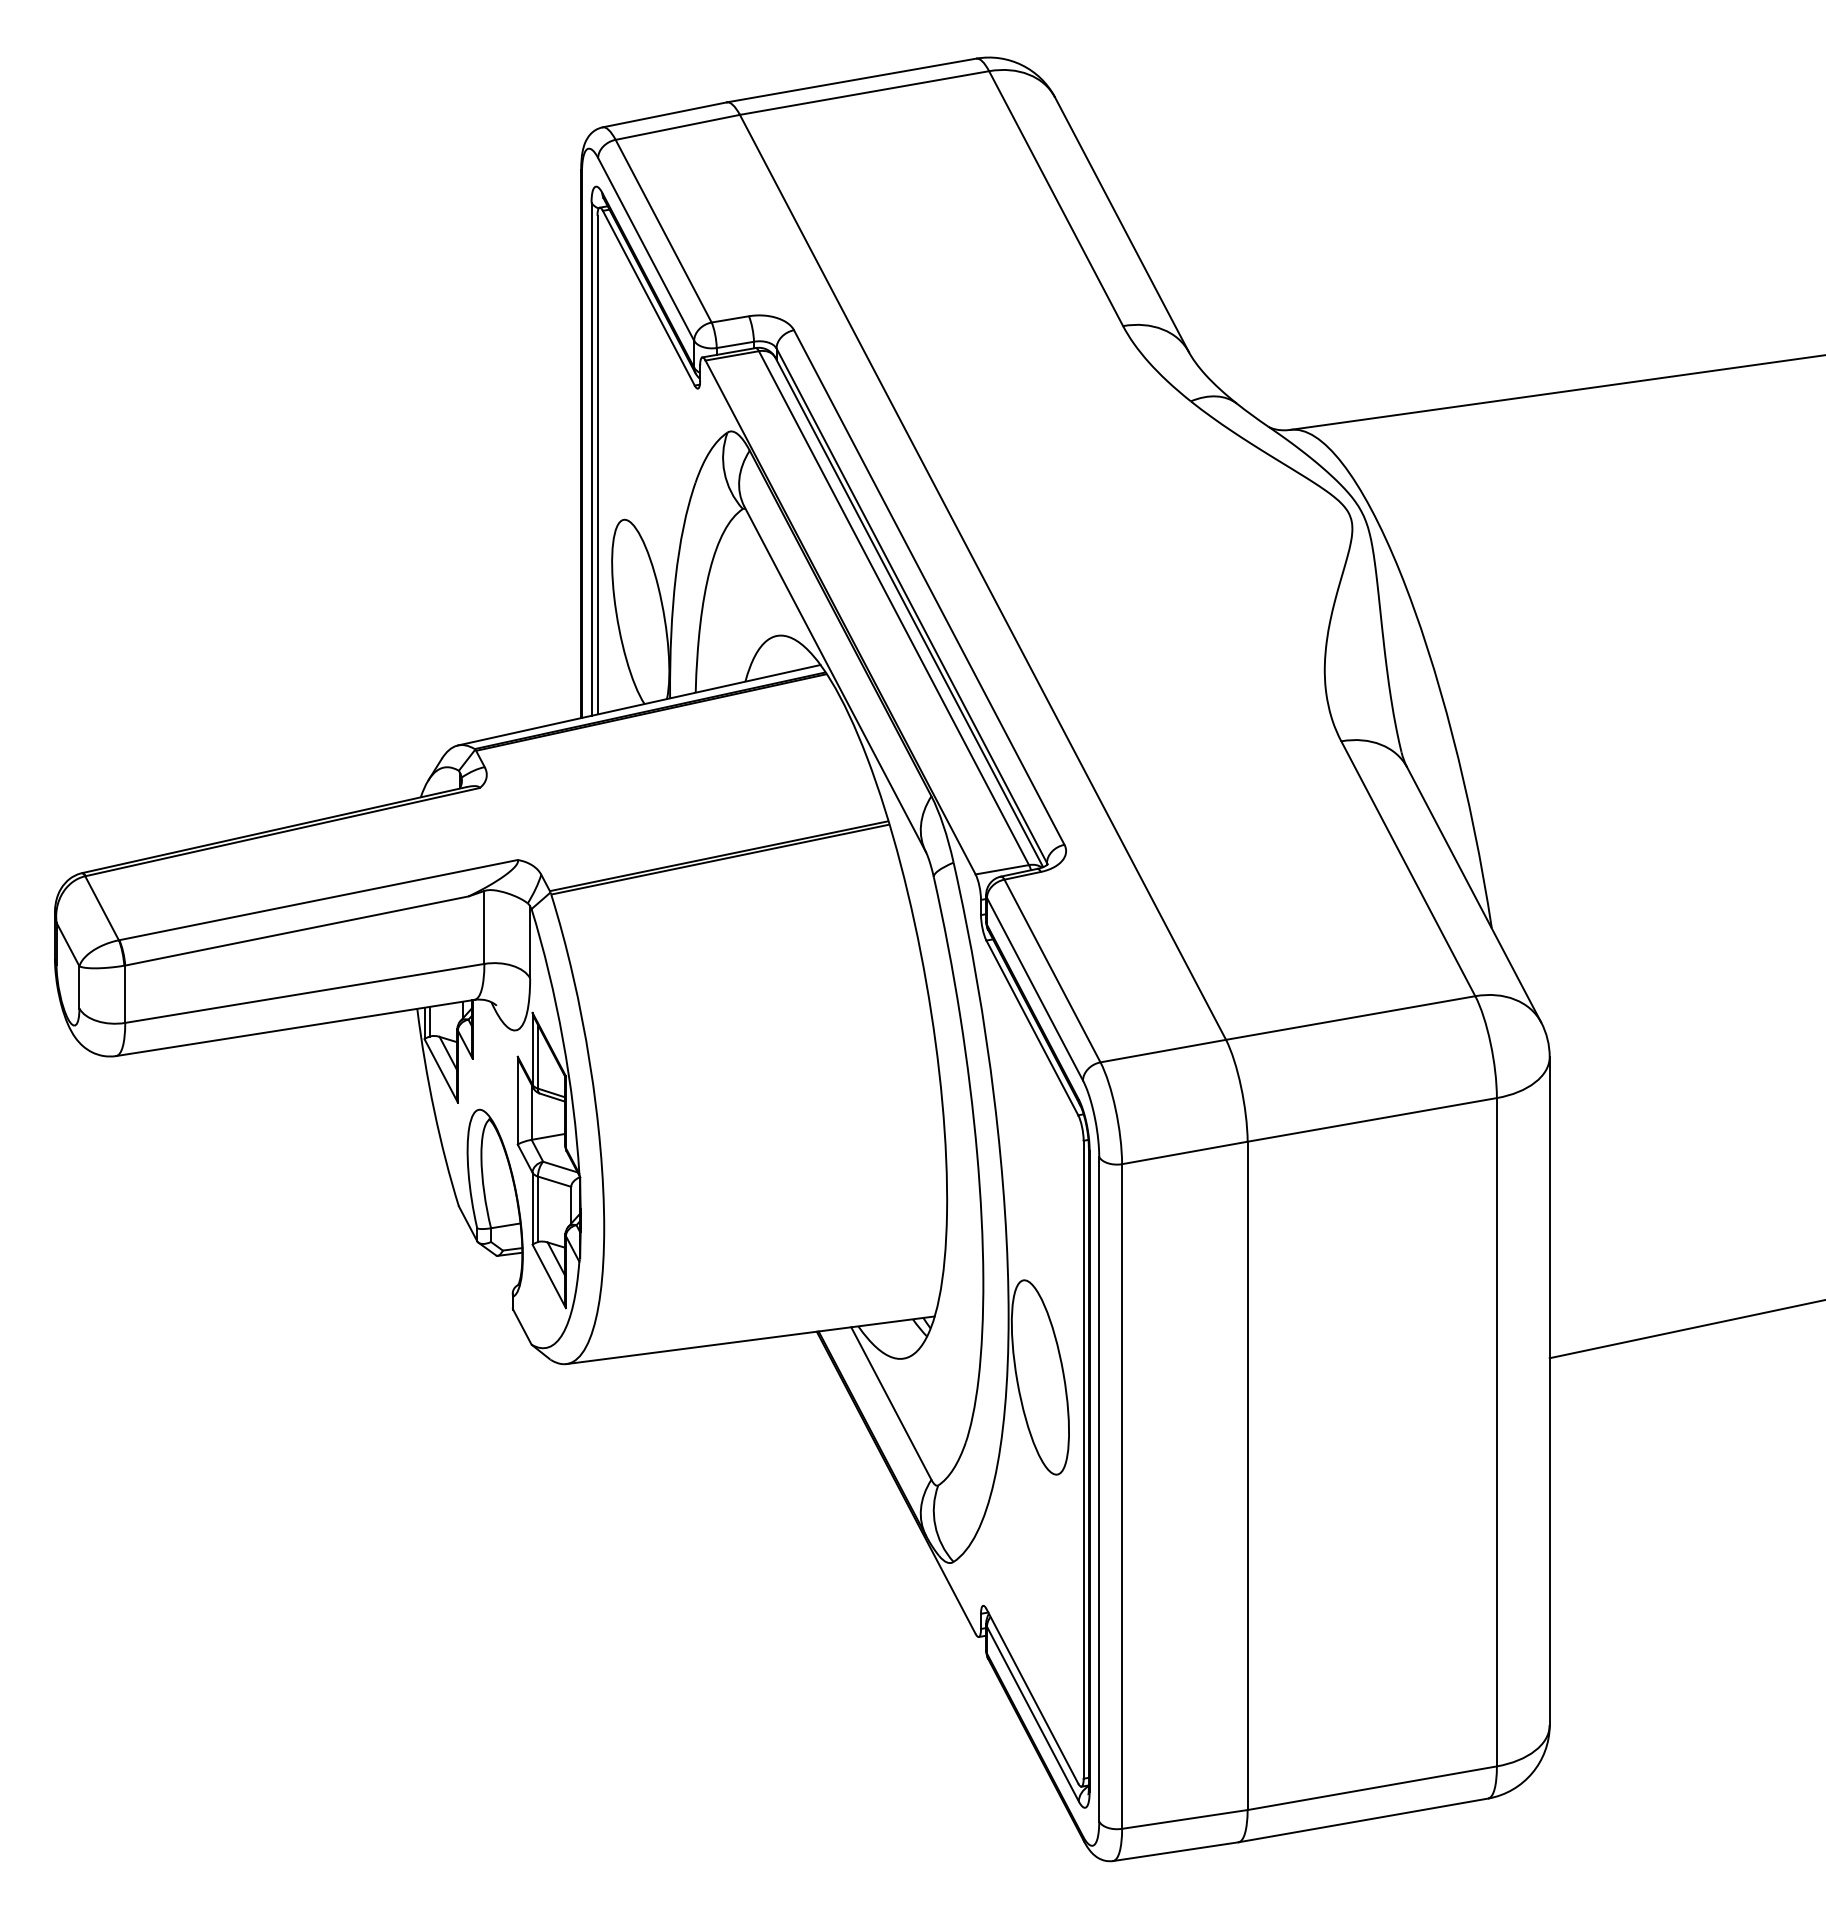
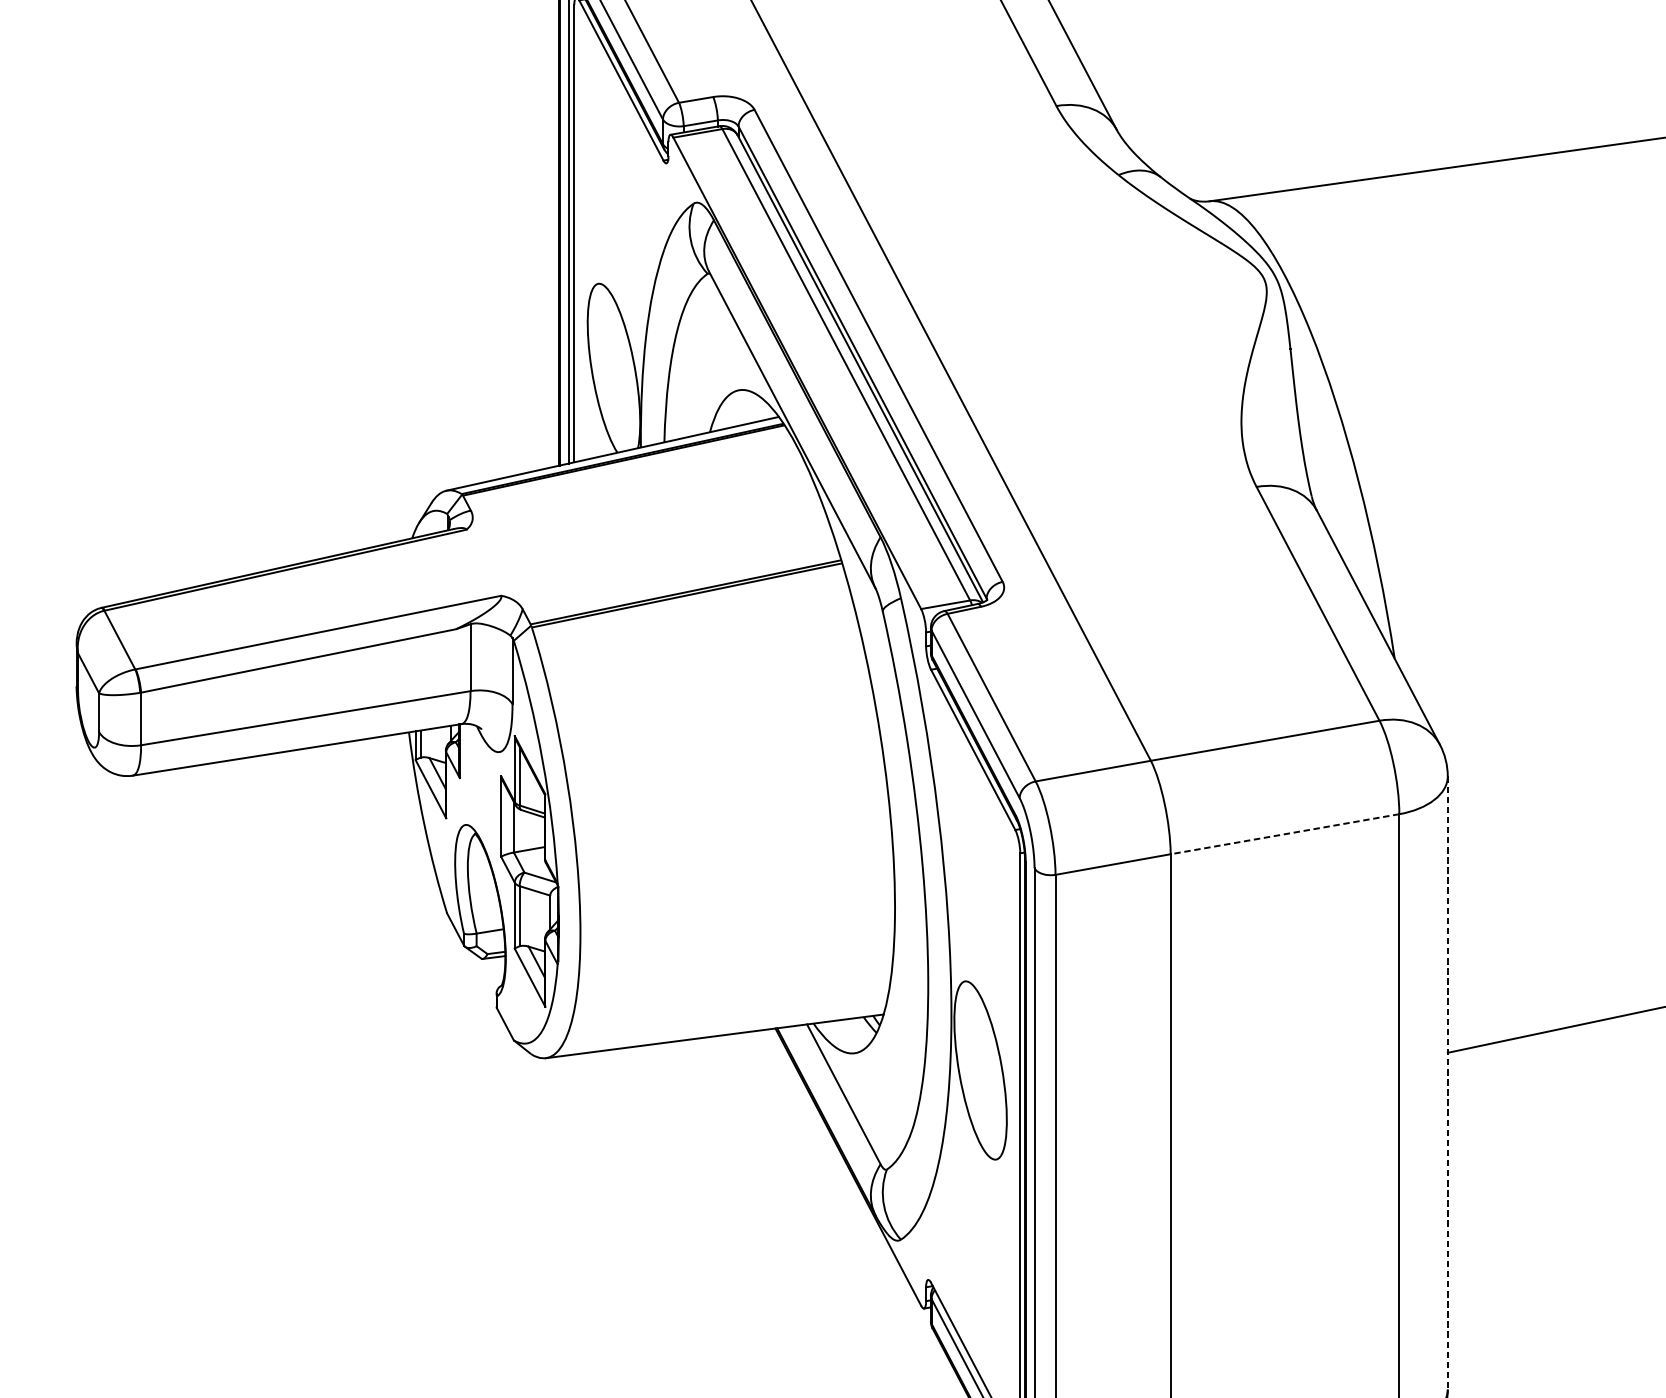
line: (1372, 1119) -> (1285, 833), solid -> dashed
line: (1549, 1391) -> (1447, 1083), solid -> dashed

